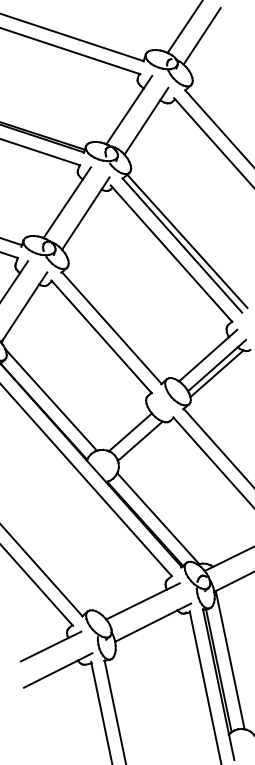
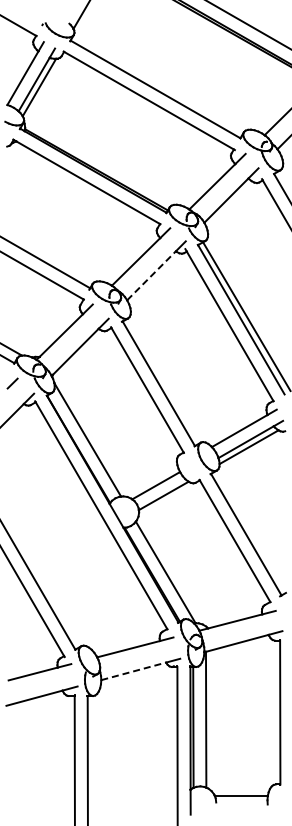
line: (81, 219) -> (151, 275), solid -> dashed
line: (146, 626) -> (133, 671), solid -> dashed

